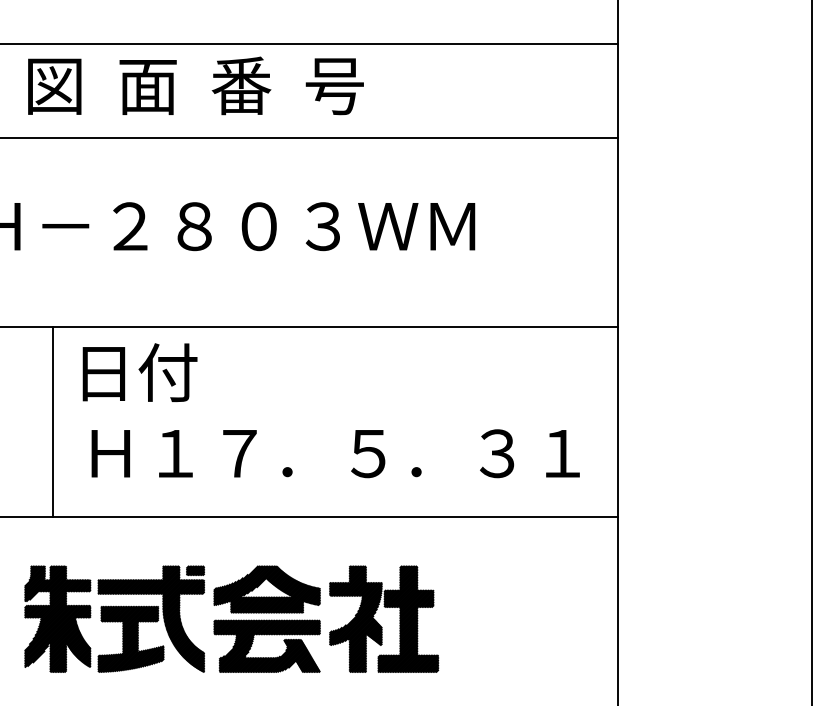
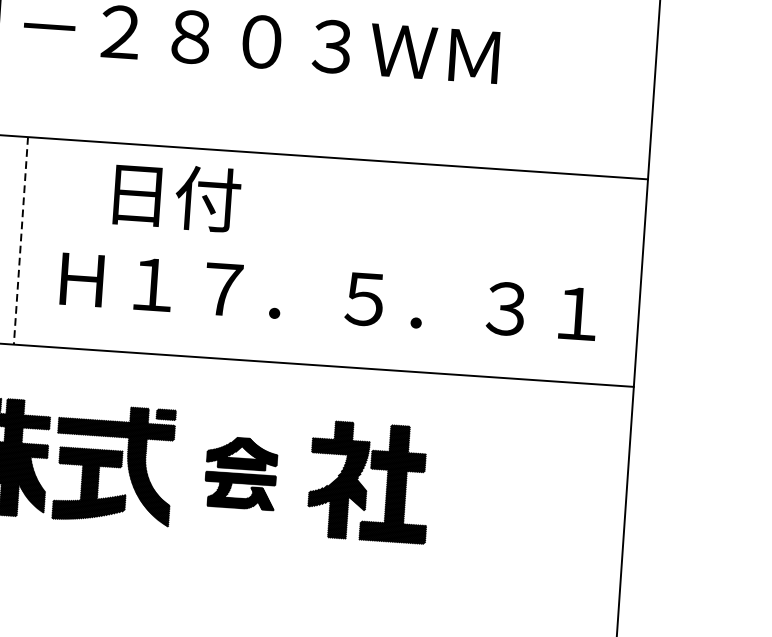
text: (139, 372) -> (176, 196), moved
line: (52, 422) -> (20, 241), solid -> dashed
part: (266, 618) -> (240, 472), size x0.6

